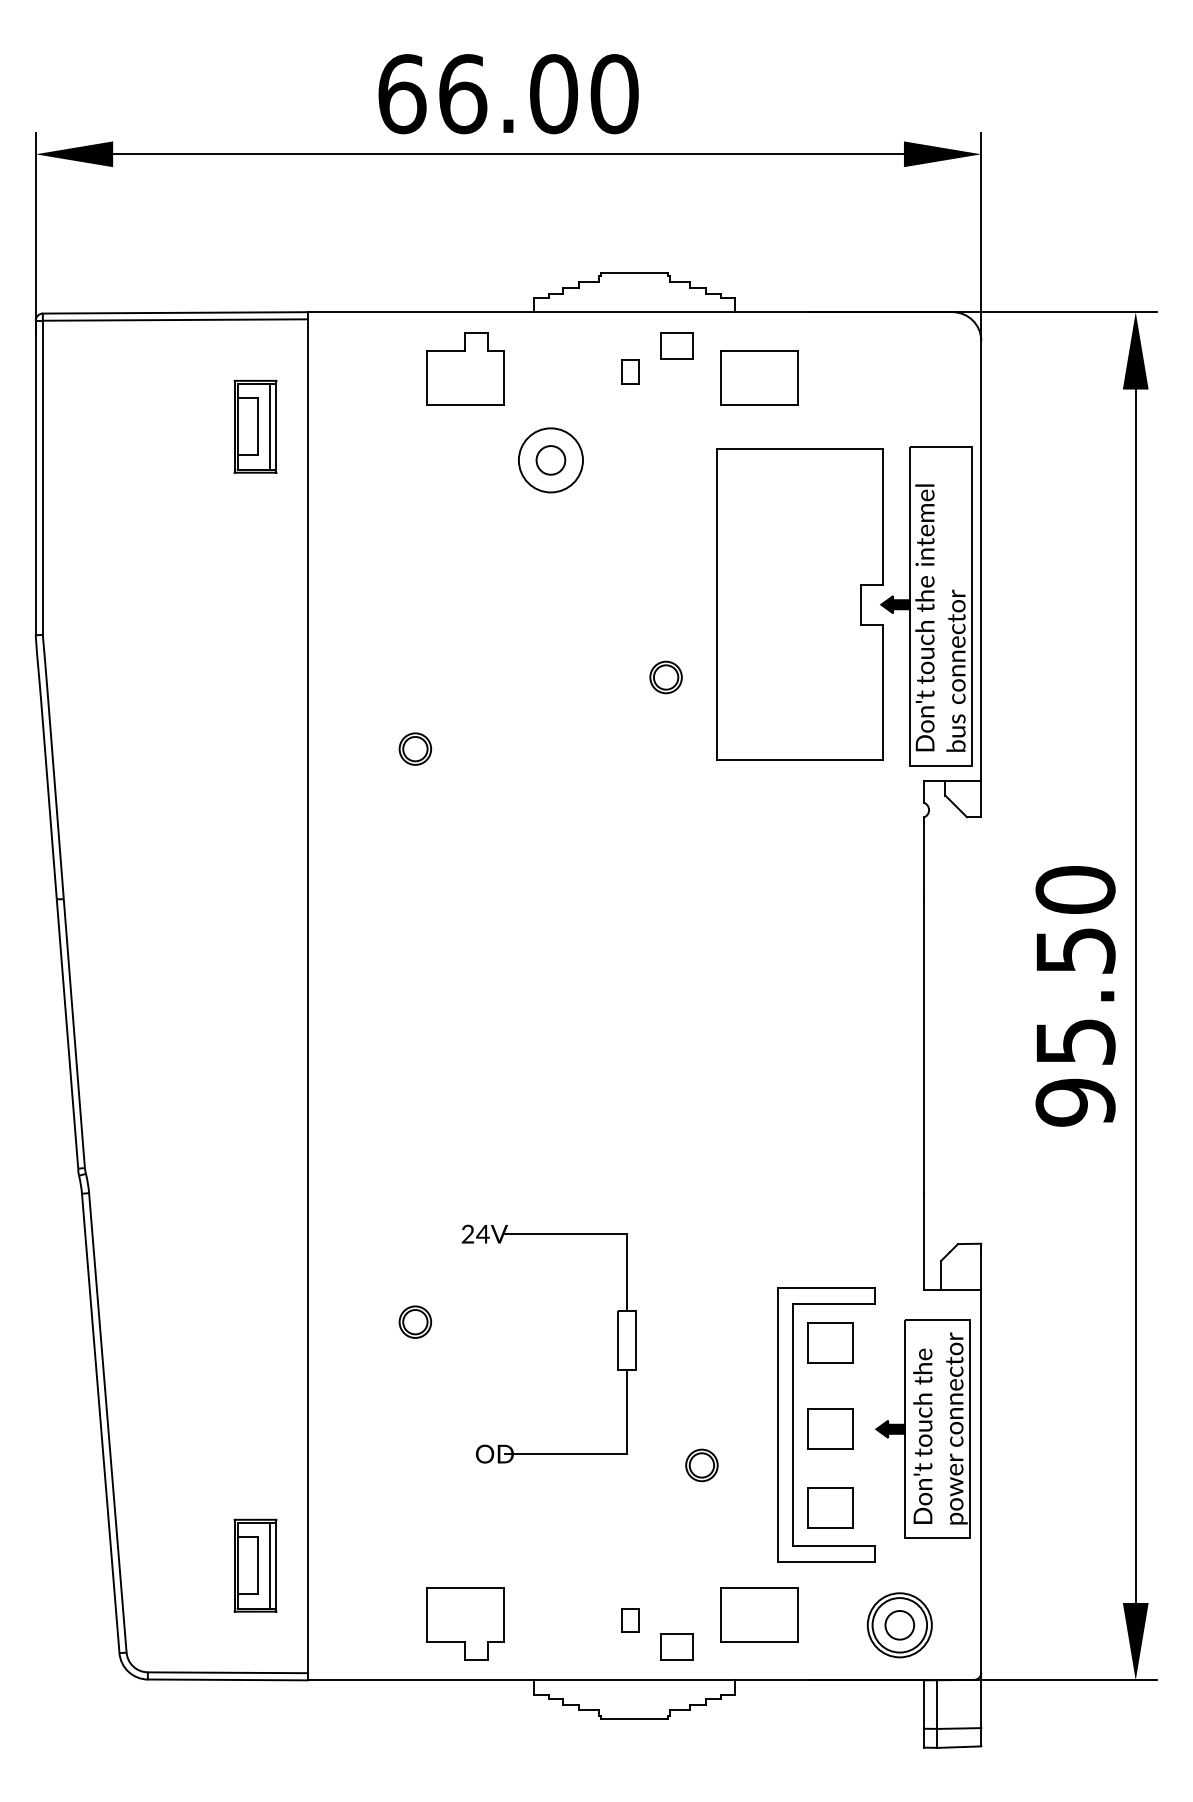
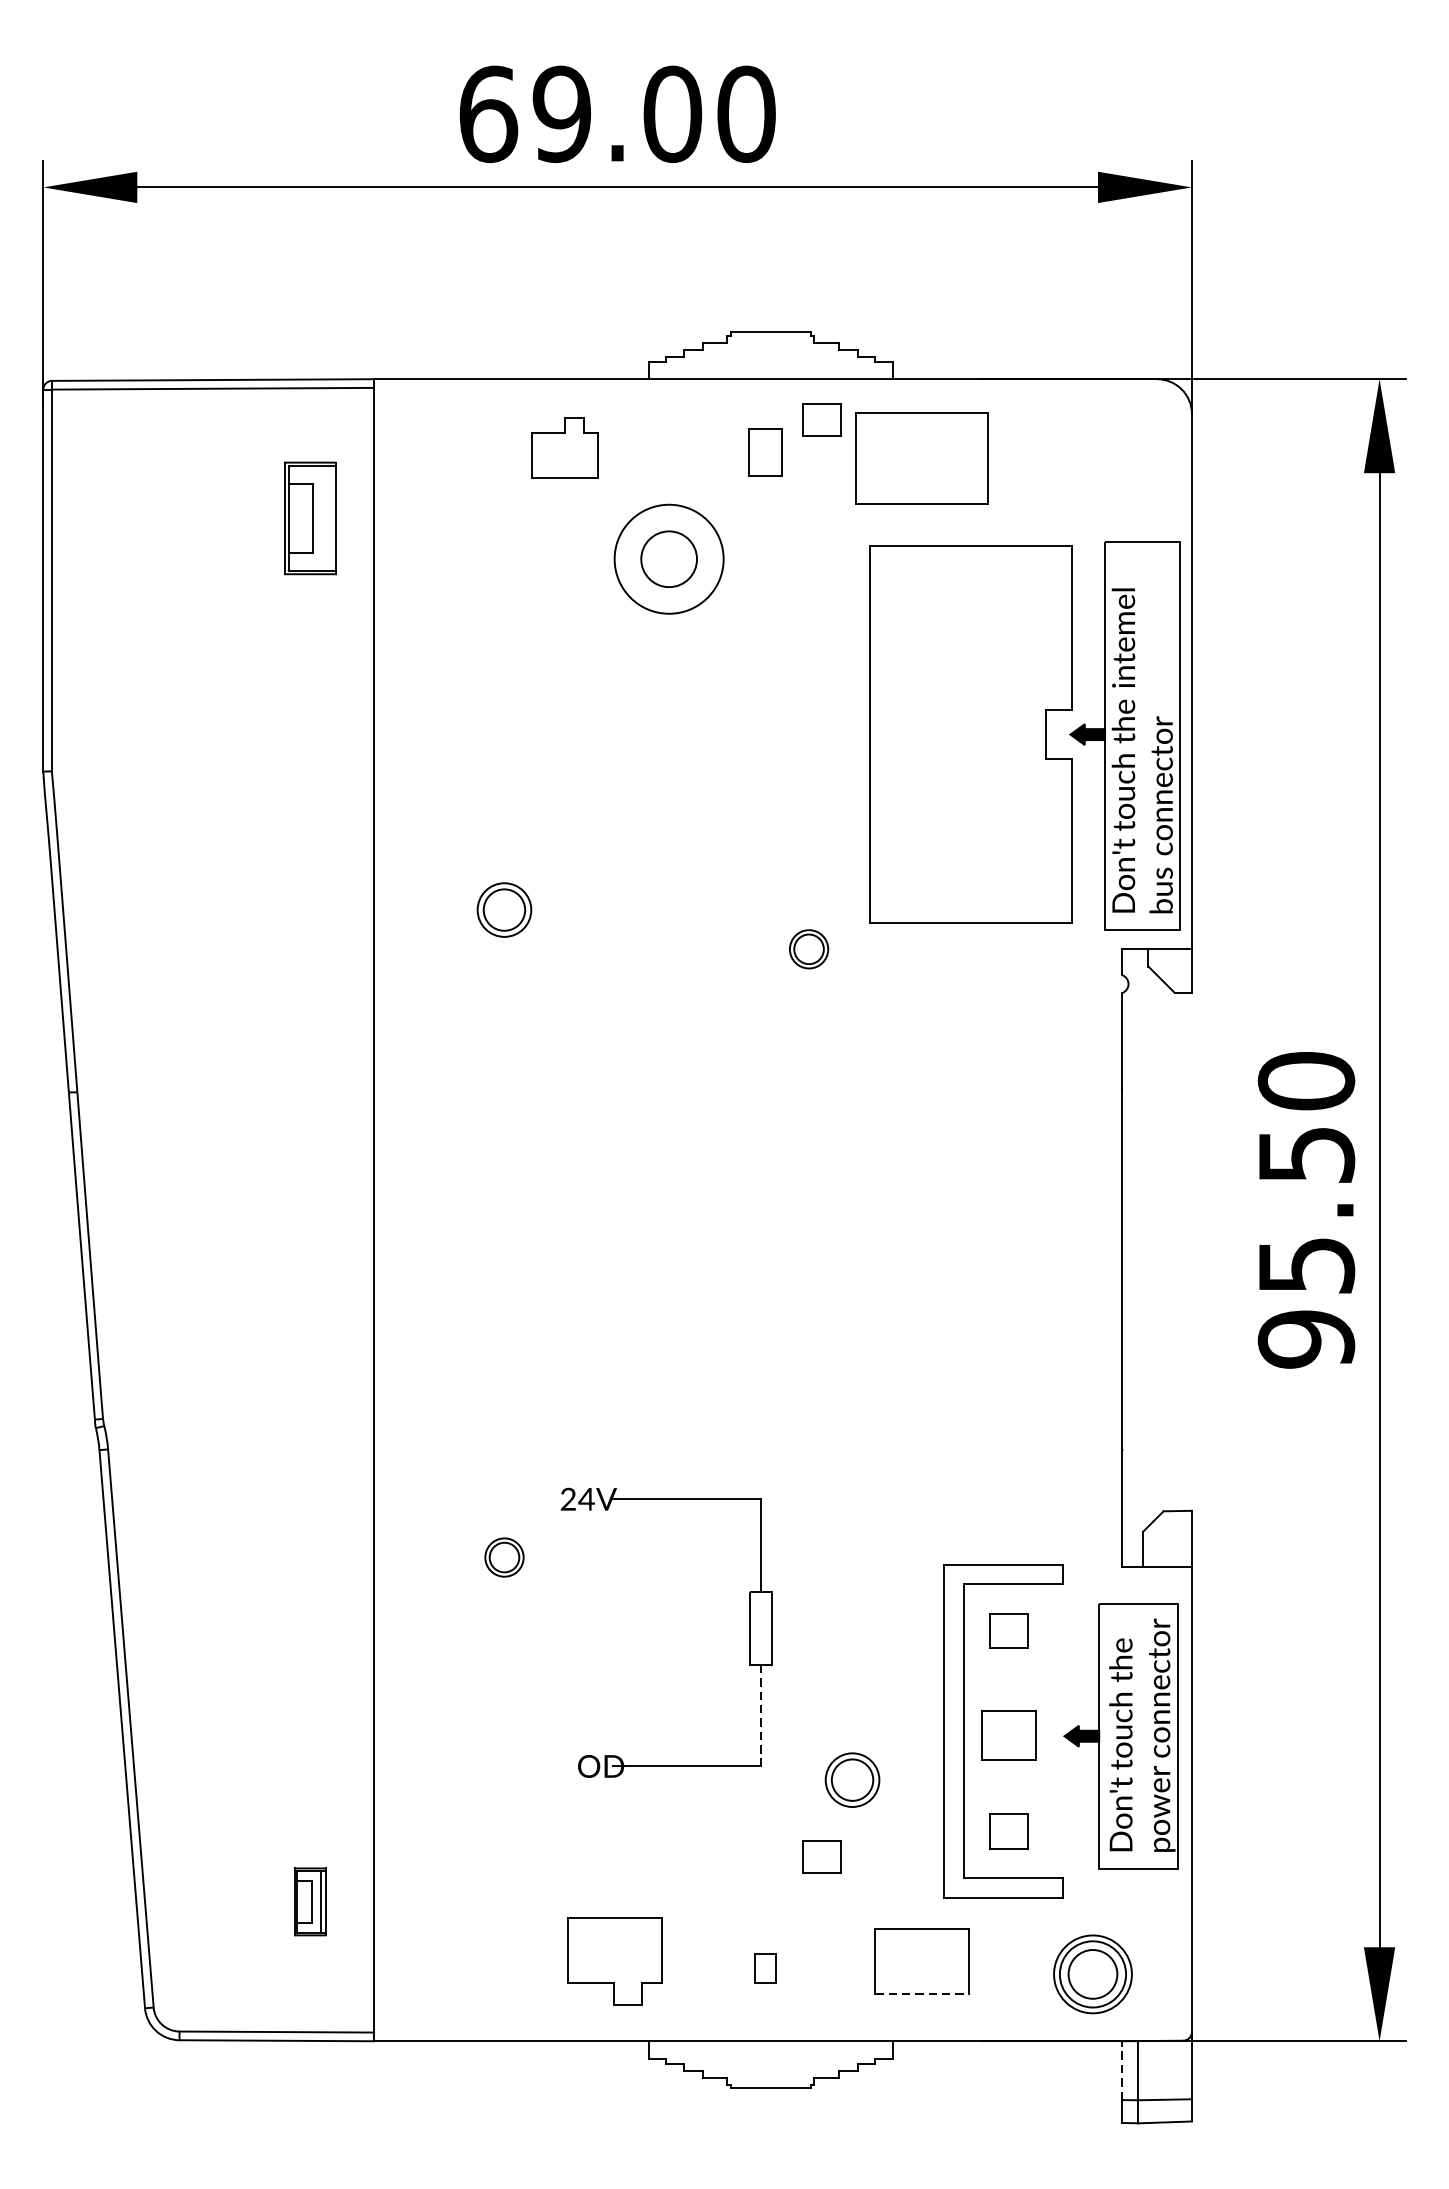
text: (462, 94) -> (561, 114), 66.00 -> 69.00
part: (465, 368) -> (565, 447), size x0.7
part: (630, 371) -> (765, 451), size x1.6
part: (759, 377) -> (922, 458), size x1.4
line: (270, 426) -> (328, 518), removed
circle: (550, 460) -> (668, 559), size x1.4
circle: (550, 460) -> (668, 559), size x1.6
part: (665, 677) -> (808, 949), moved
part: (415, 748) -> (504, 909), size x1.4
part: (415, 1321) -> (504, 1556), moved
part: (830, 1342) -> (1008, 1630), size x0.7
line: (626, 1412) -> (760, 1715), solid -> dashed
part: (701, 1465) -> (852, 1780), size x1.4
part: (830, 1507) -> (1008, 1831), size x0.7
part: (255, 1565) -> (310, 1901), size x0.6
part: (465, 1623) -> (615, 1961), moved
circle: (899, 1624) -> (1092, 1973), size x1.4
line: (759, 1641) -> (922, 1994), solid -> dashed
part: (676, 1646) -> (821, 1856), moved
line: (923, 1704) -> (1121, 2070), solid -> dashed

